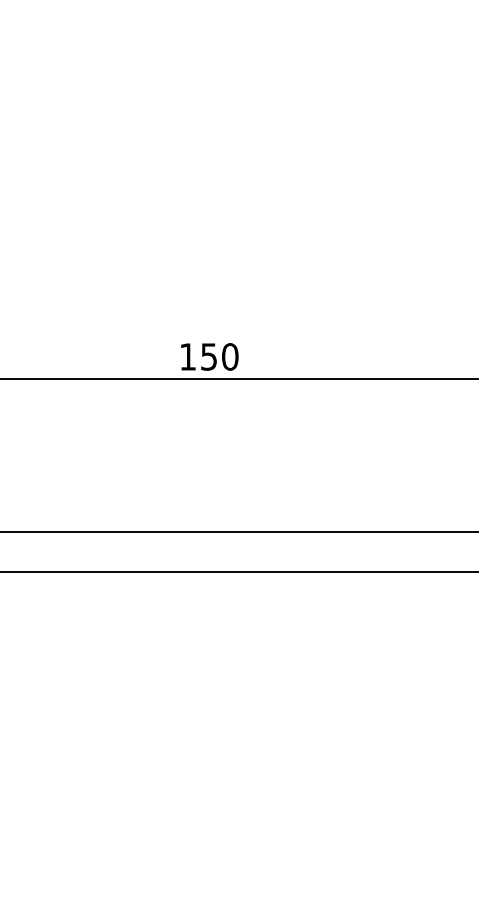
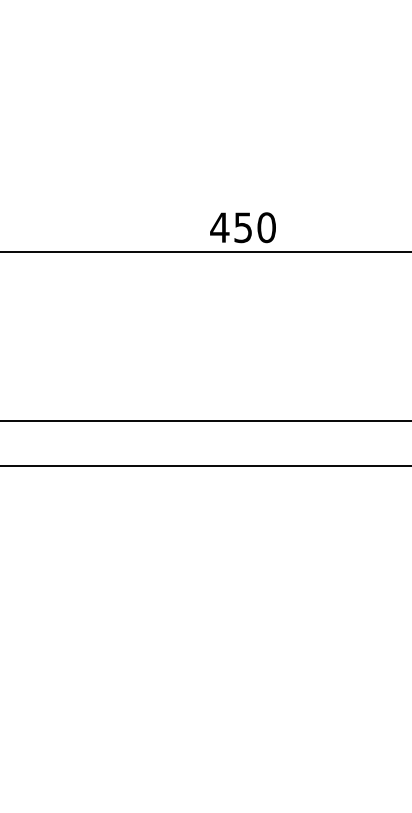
text: (187, 356) -> (219, 227), 150 -> 450

